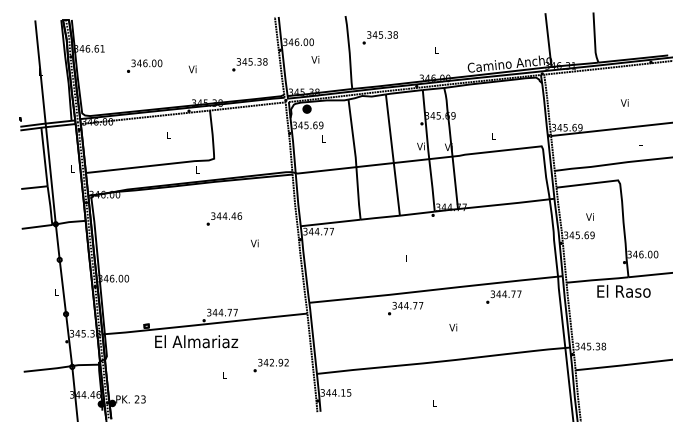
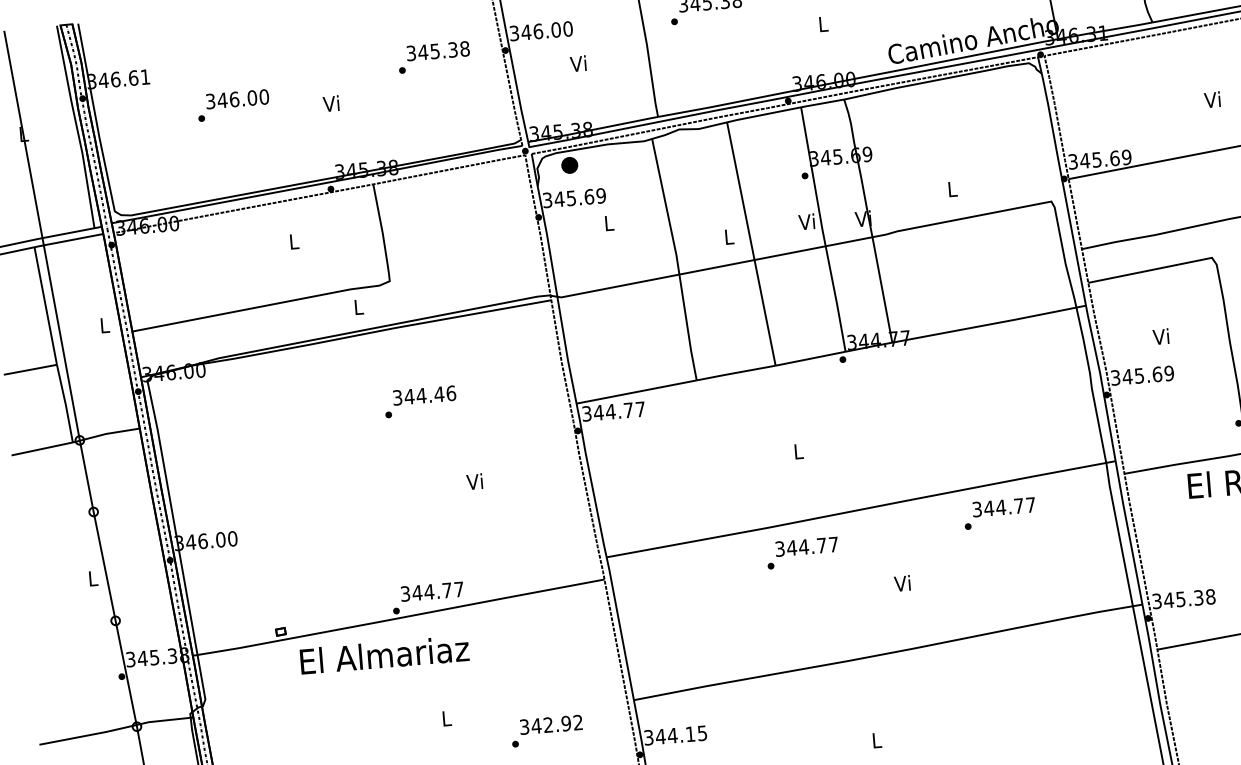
text: (249, 64) -> (433, 56), moved
text: (254, 243) -> (474, 481), moved
text: (270, 365) -> (545, 731), moved

